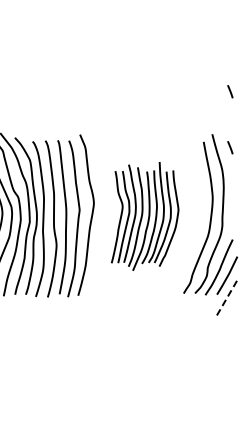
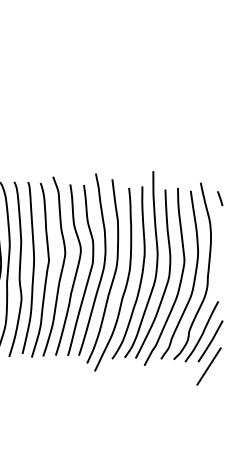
line: (230, 91) -> (223, 135), removed
part: (144, 216) -> (121, 271), size x1.67
line: (226, 298) -> (208, 366), dashed -> solid

